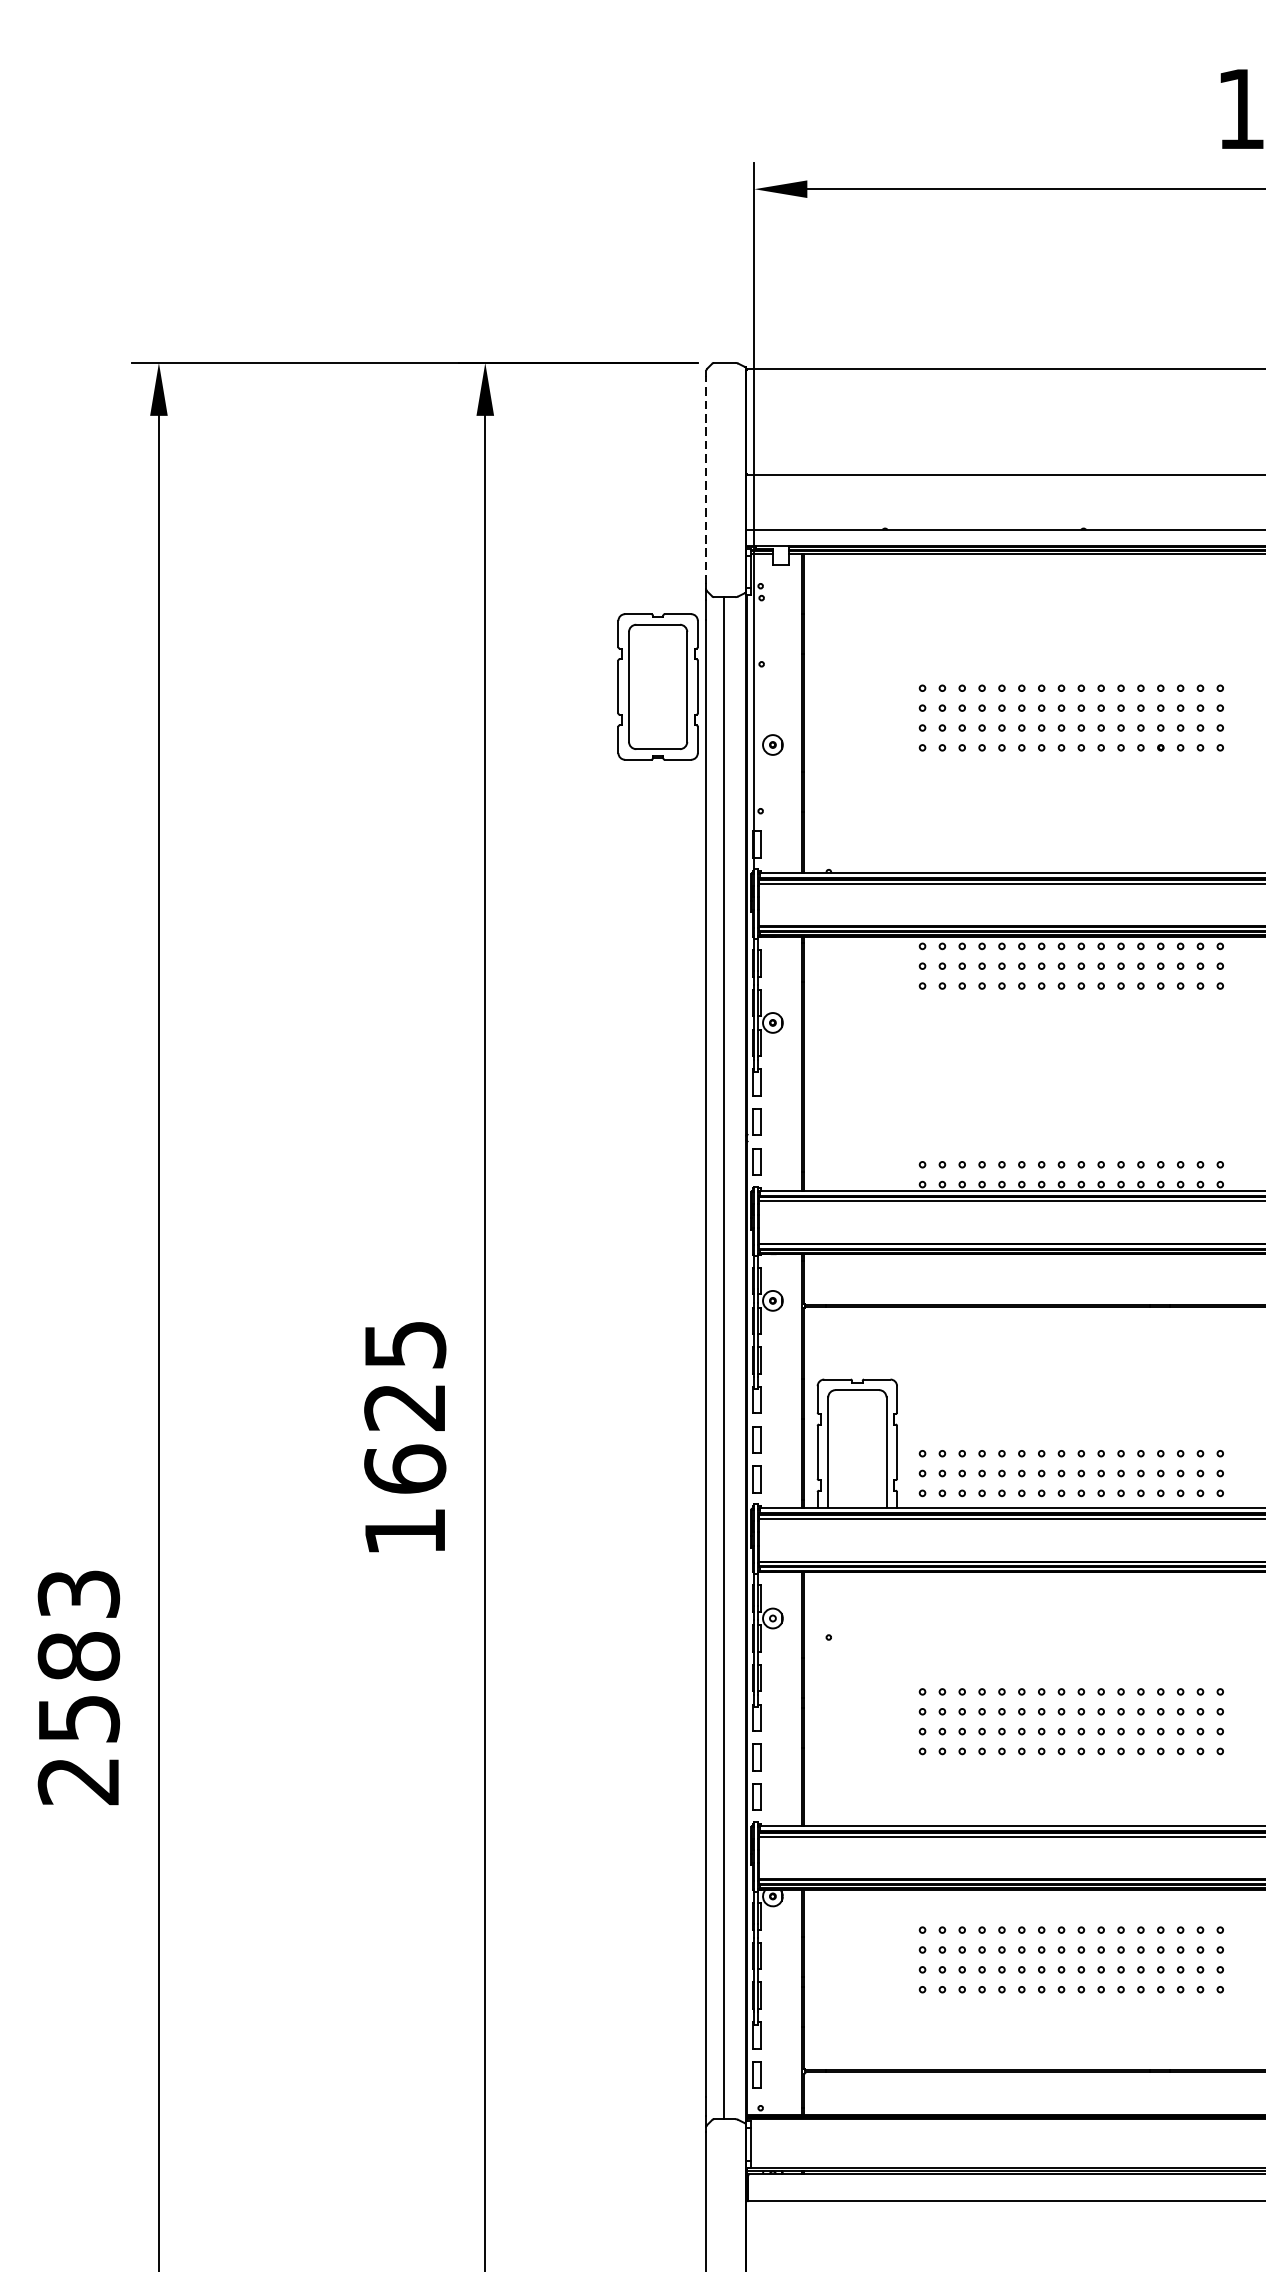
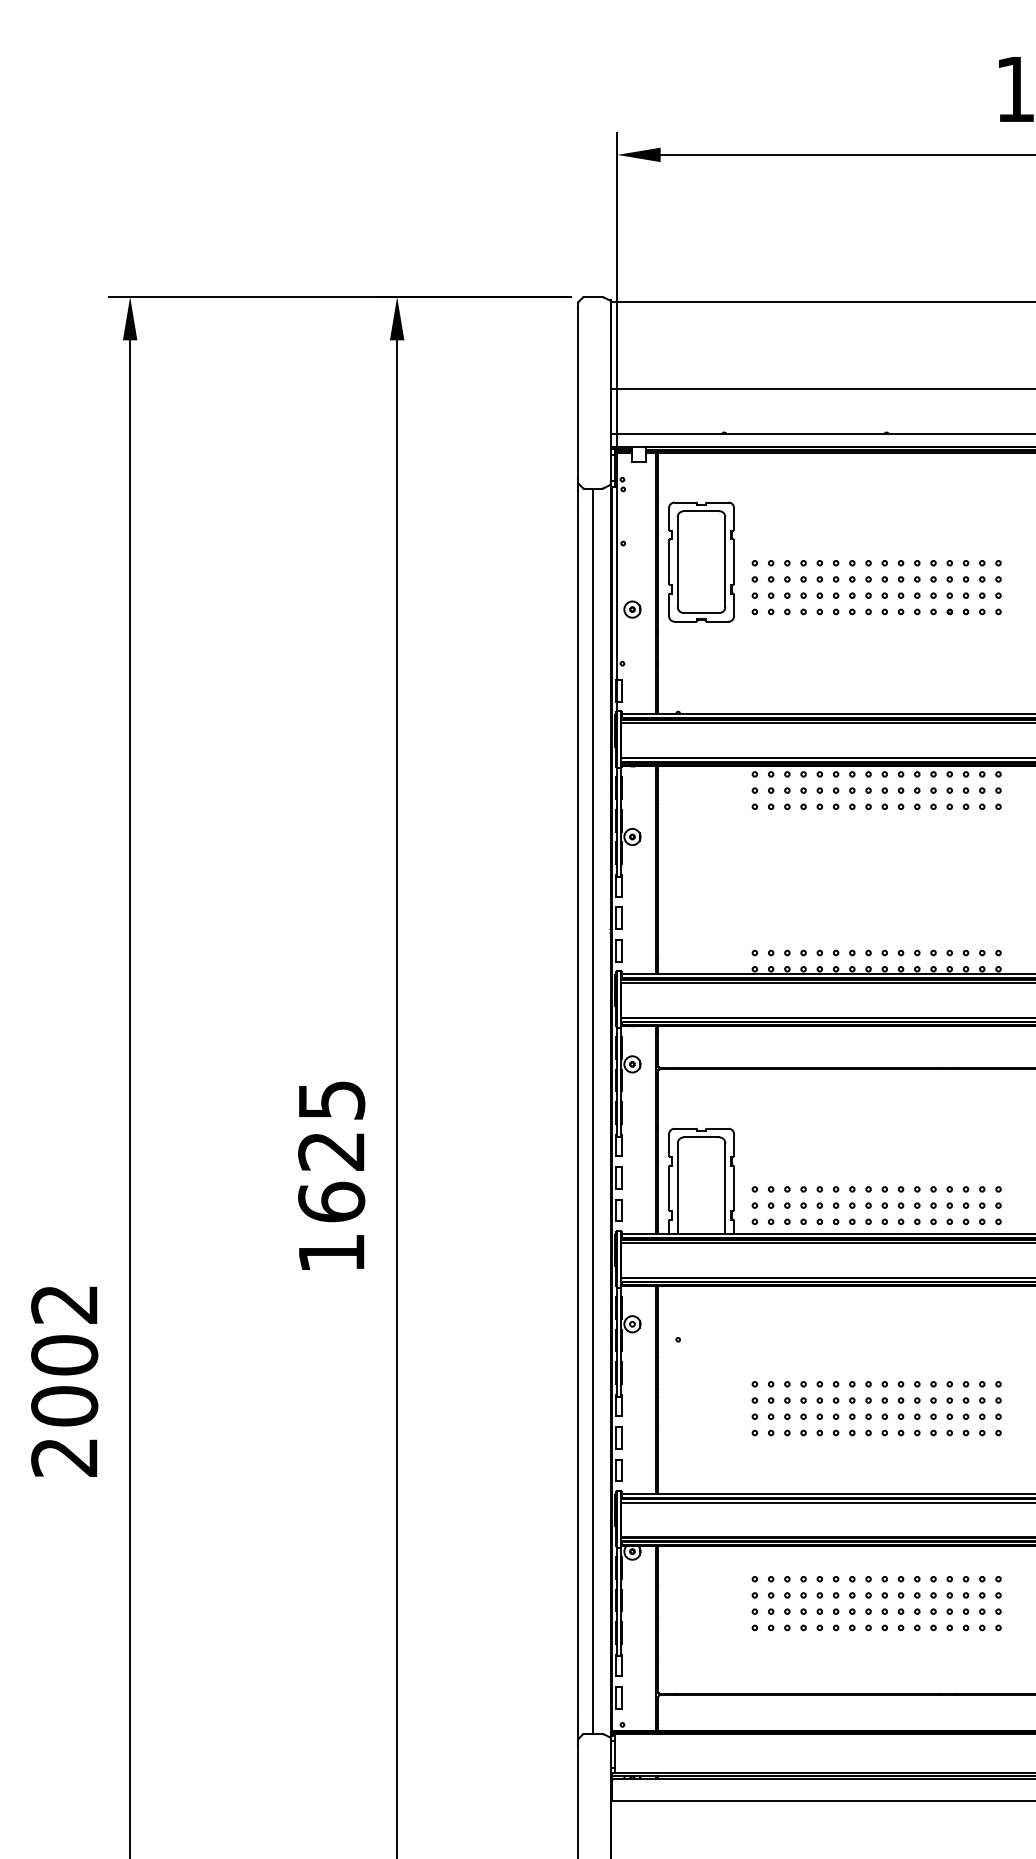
line: (706, 479) -> (578, 392), dashed -> solid
part: (658, 686) -> (701, 561), moved
text: (78, 1656) -> (64, 1355), 2583 -> 2002

